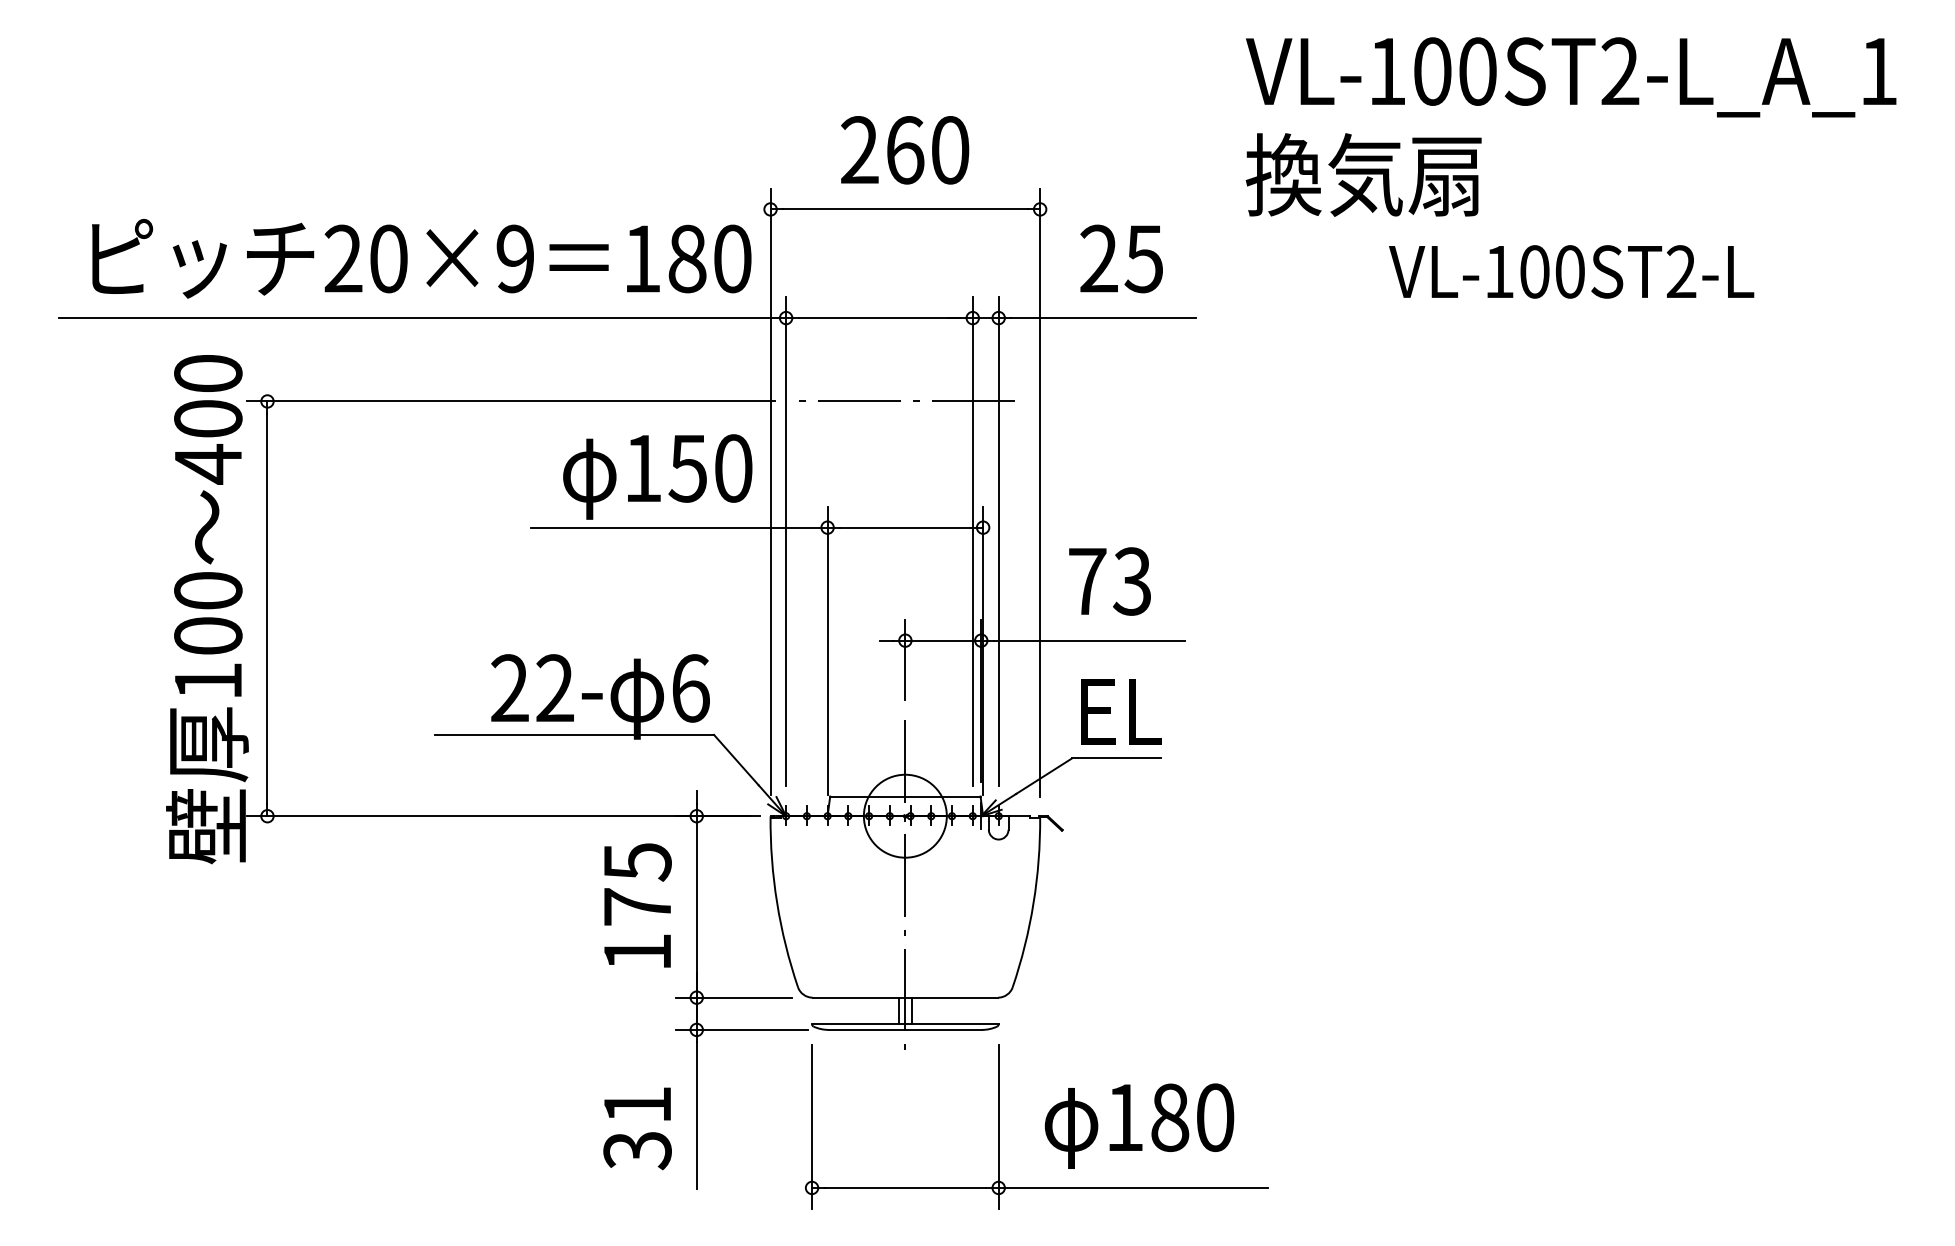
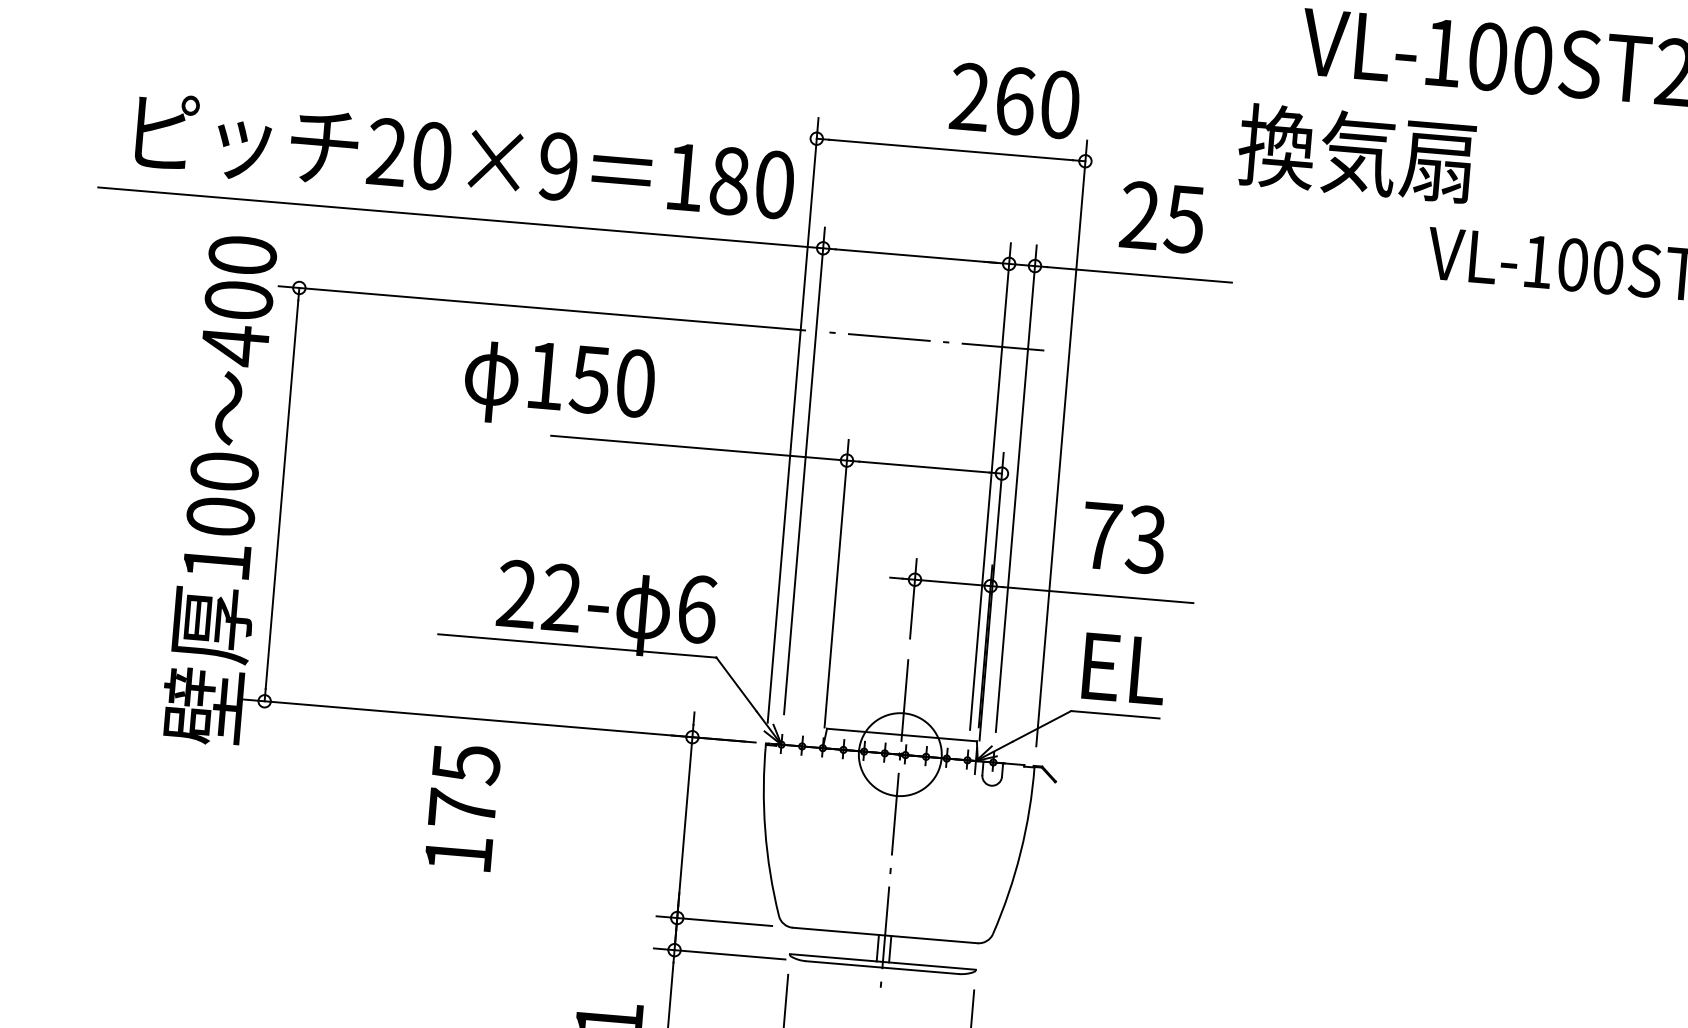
text: (905, 150) -> (1015, 101), moved
text: (1363, 174) -> (1356, 153), moved
text: (657, 476) -> (559, 385), moved
text: (637, 905) -> (462, 807), moved

